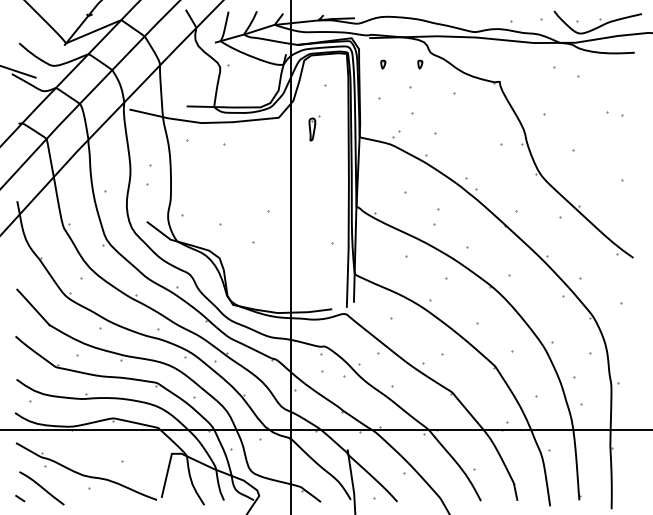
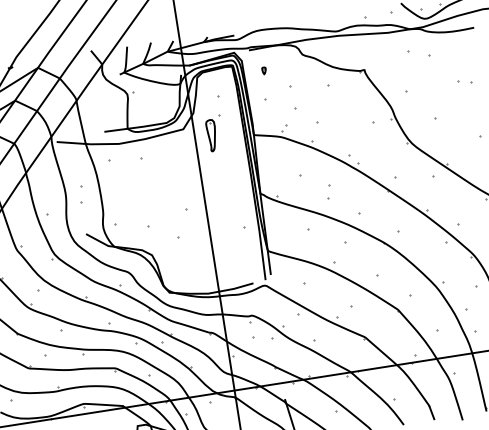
part: (420, 64) -> (295, 65), removed
part: (314, 128) -> (214, 133), size x1.67

